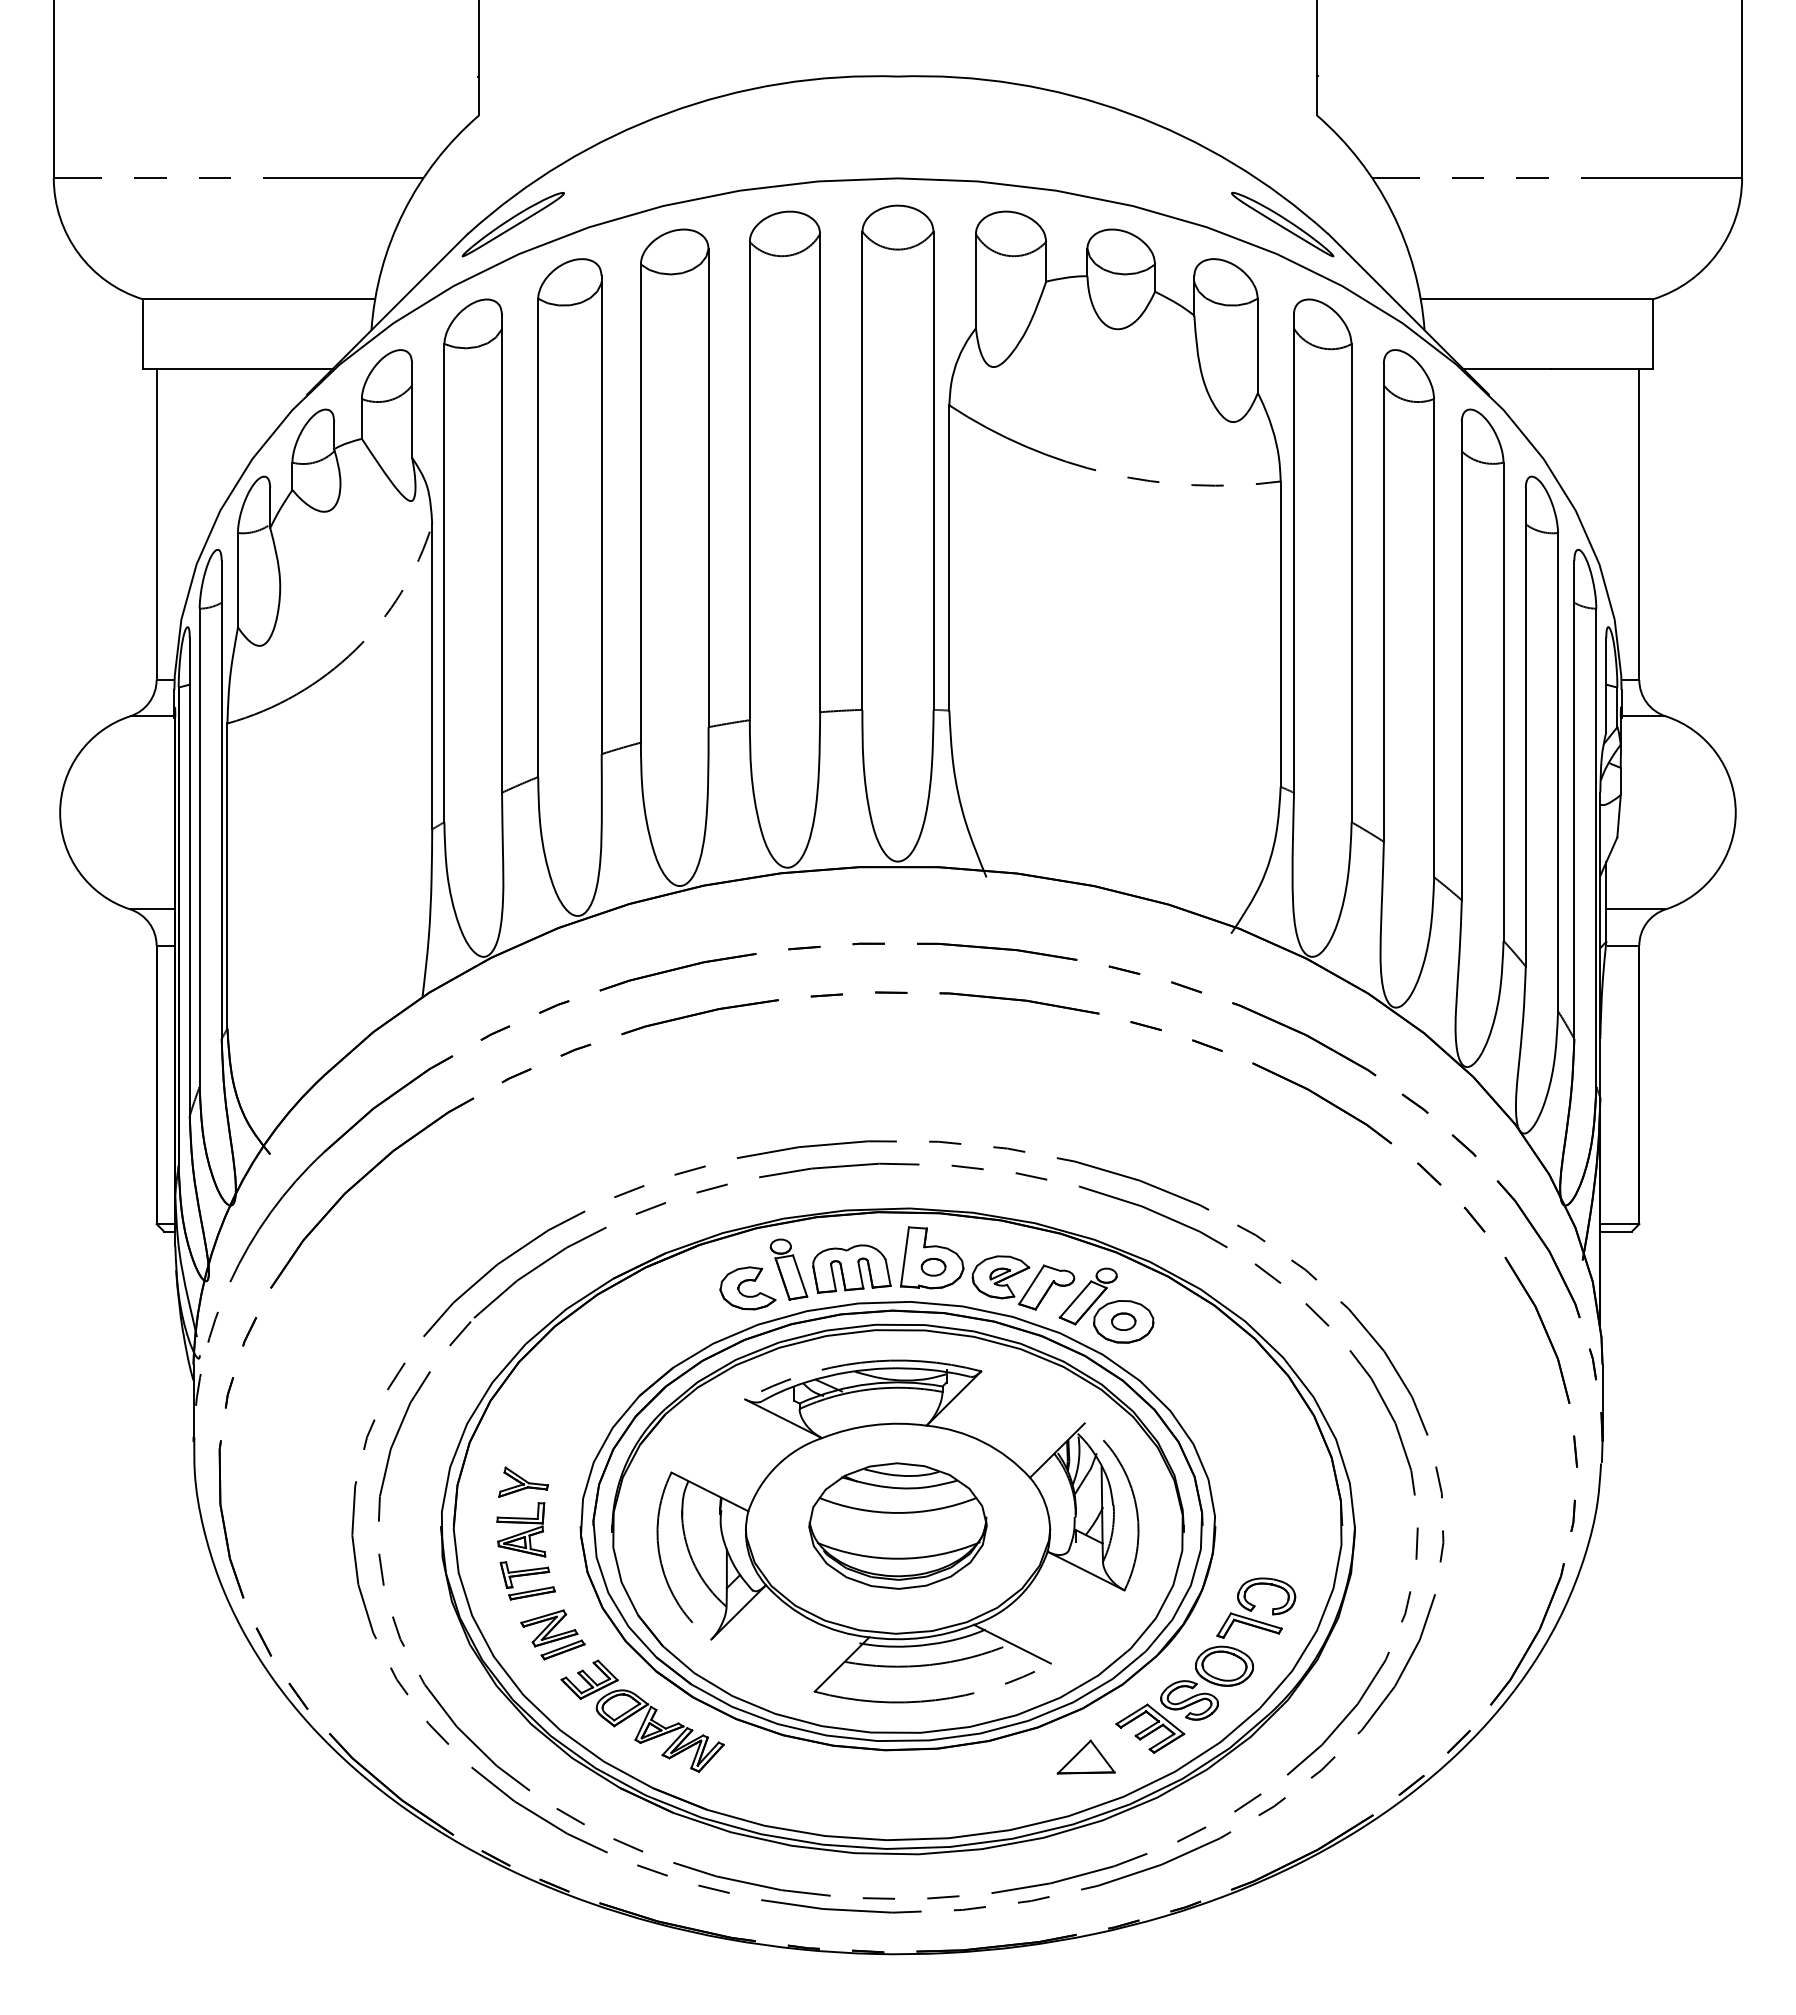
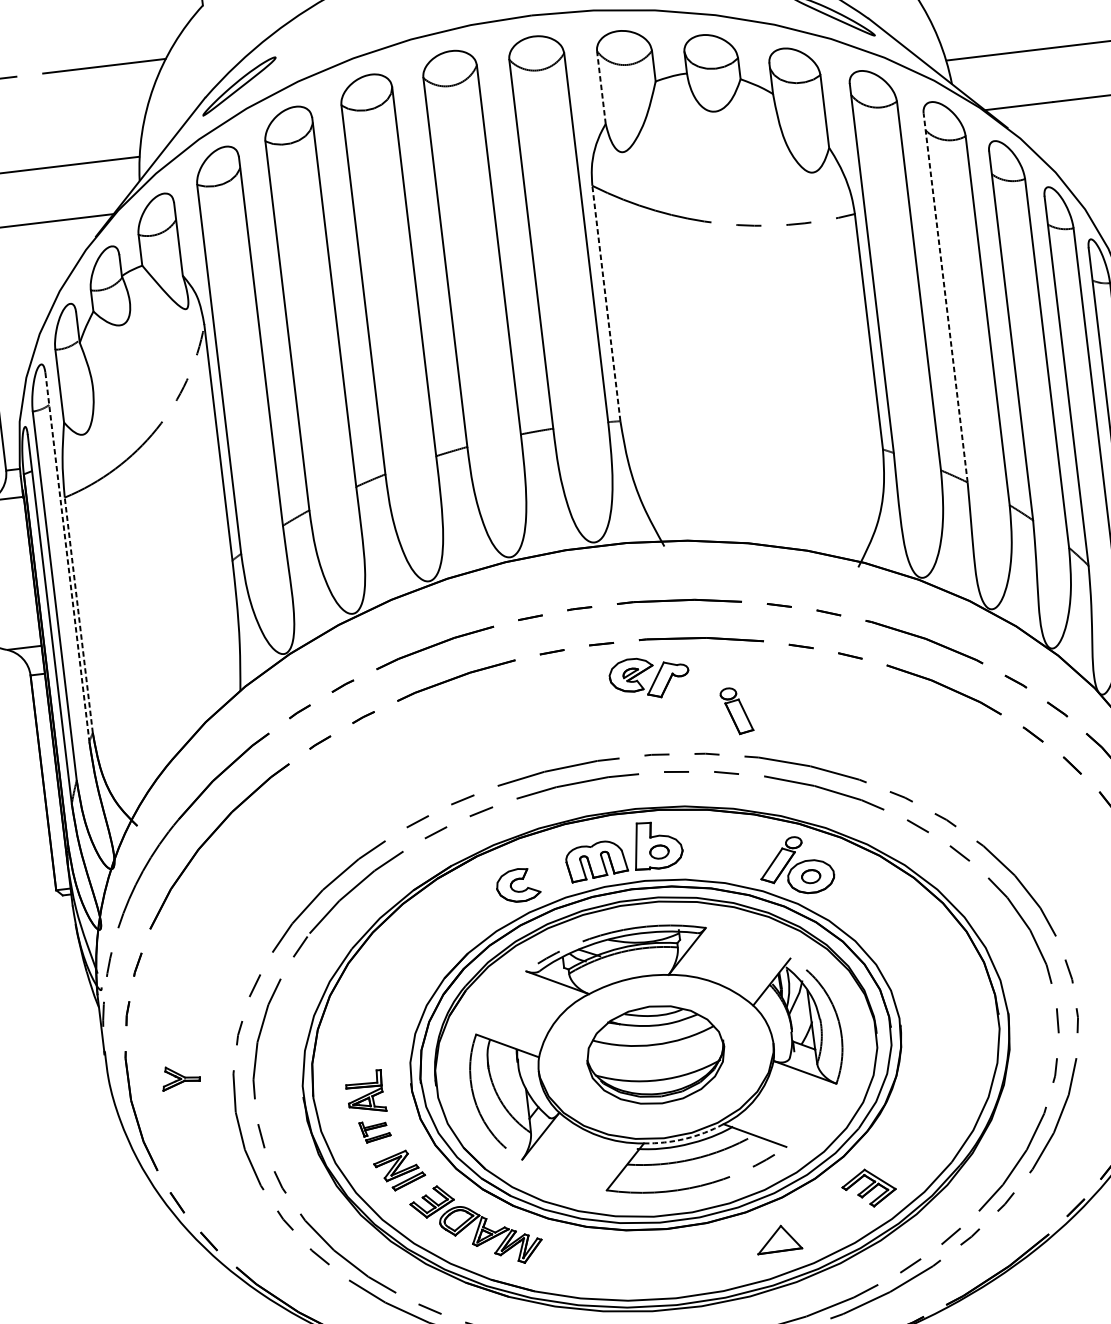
line: (975, 280) -> (601, 87), solid -> dashed
line: (949, 557) -> (606, 303), solid -> dashed
line: (1383, 602) -> (945, 297), solid -> dashed
line: (221, 800) -> (67, 557), solid -> dashed
line: (227, 876) -> (78, 615), solid -> dashed
part: (788, 1269) -> (736, 710), moved
part: (1028, 1287) -> (653, 680), moved
part: (523, 1481) -> (180, 1076), moved
part: (527, 1580) -> (375, 1131), size x0.7
arc: (922, 1637) -> (684, 1138), solid -> dashed
part: (1228, 1648) -> (921, 1119), removed
part: (1085, 1756) -> (778, 1238), moved

